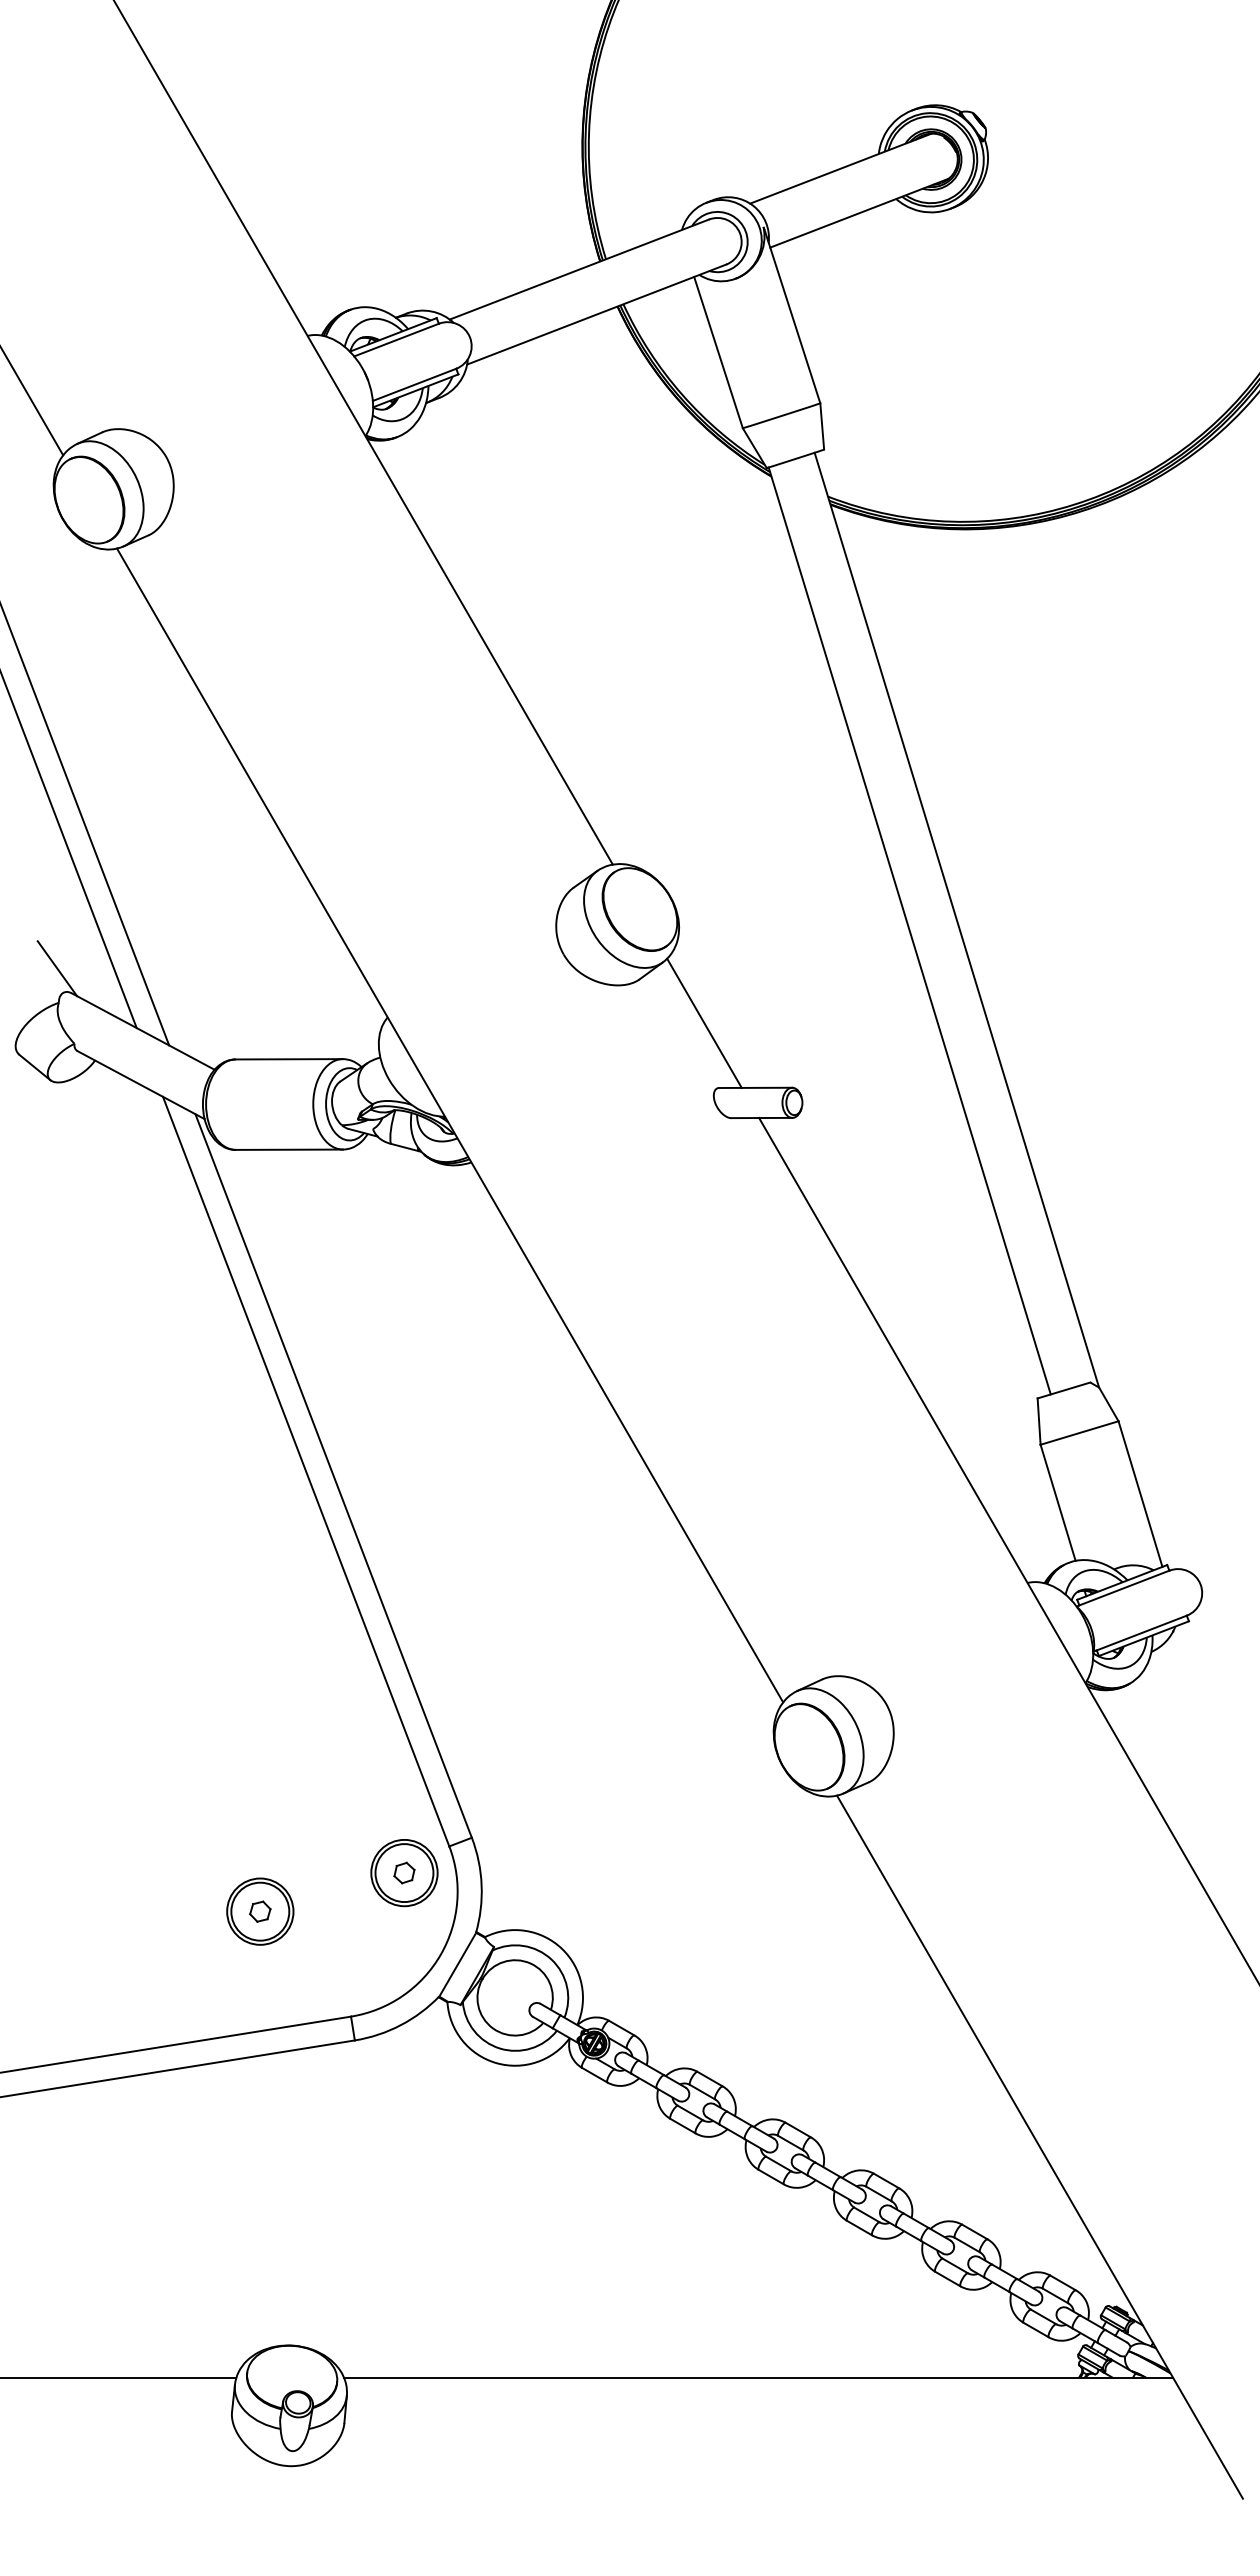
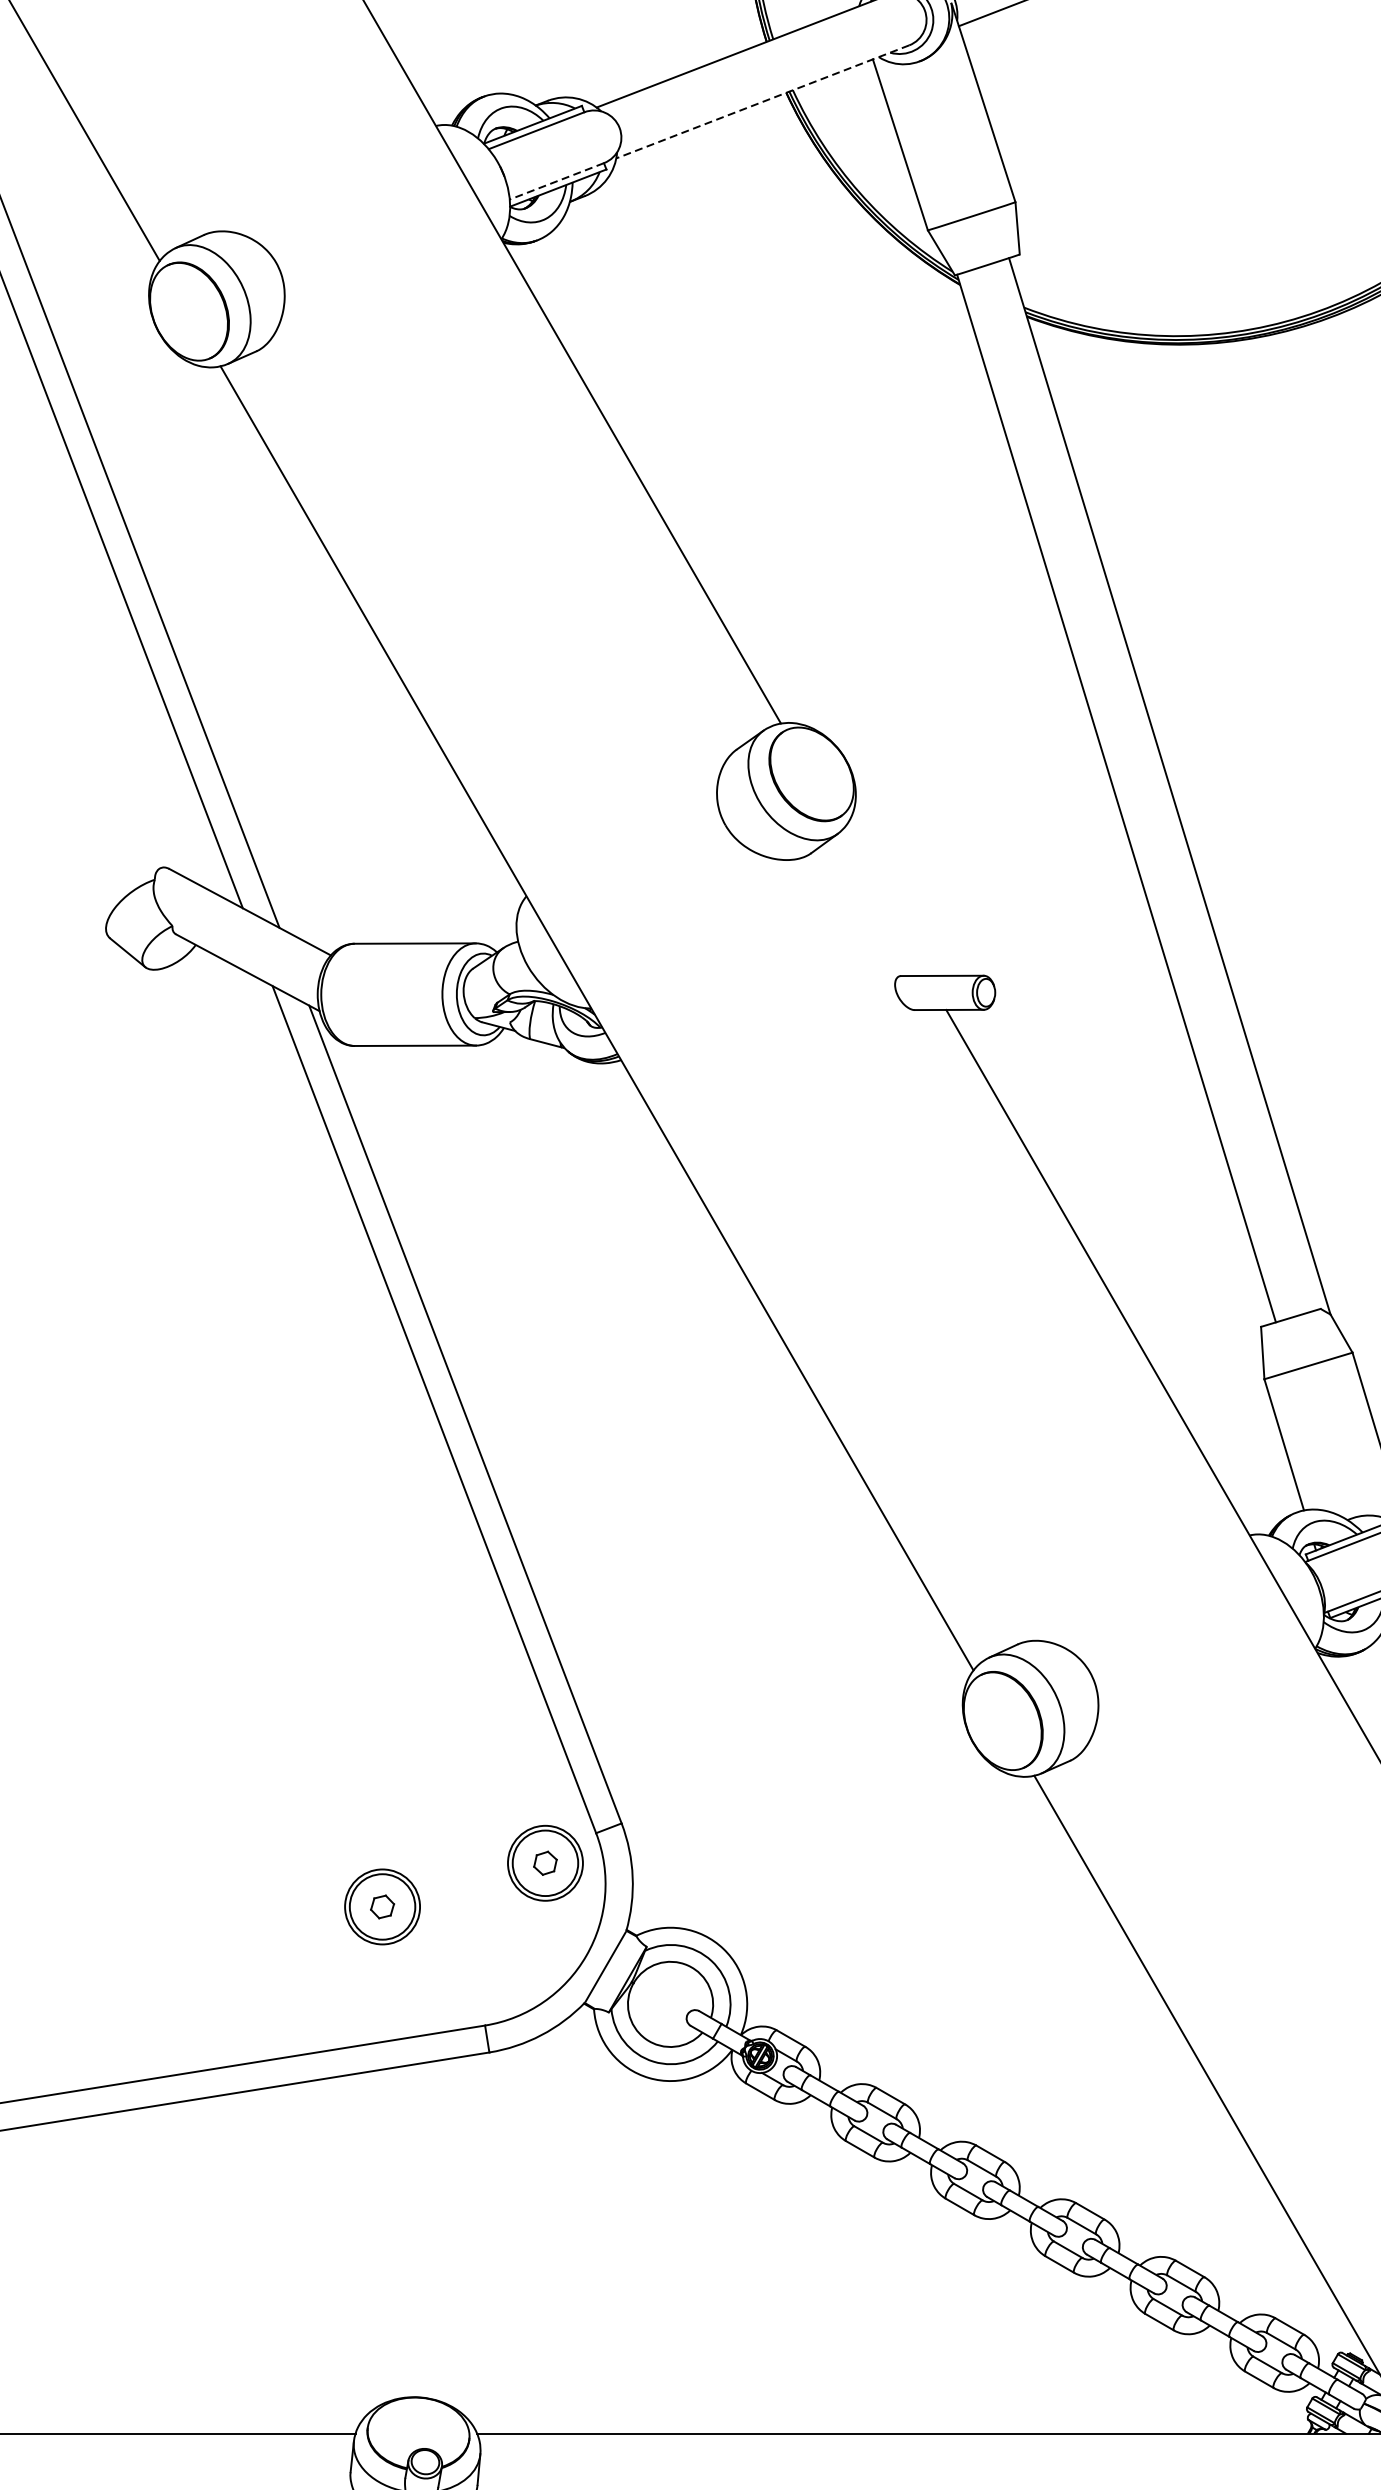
line: (596, 314) -> (762, 101), solid -> dashed
line: (414, 384) -> (556, 180), solid -> dashed
line: (57, 968) -> (153, 840), removed
line: (704, 1022) -> (884, 901), removed

